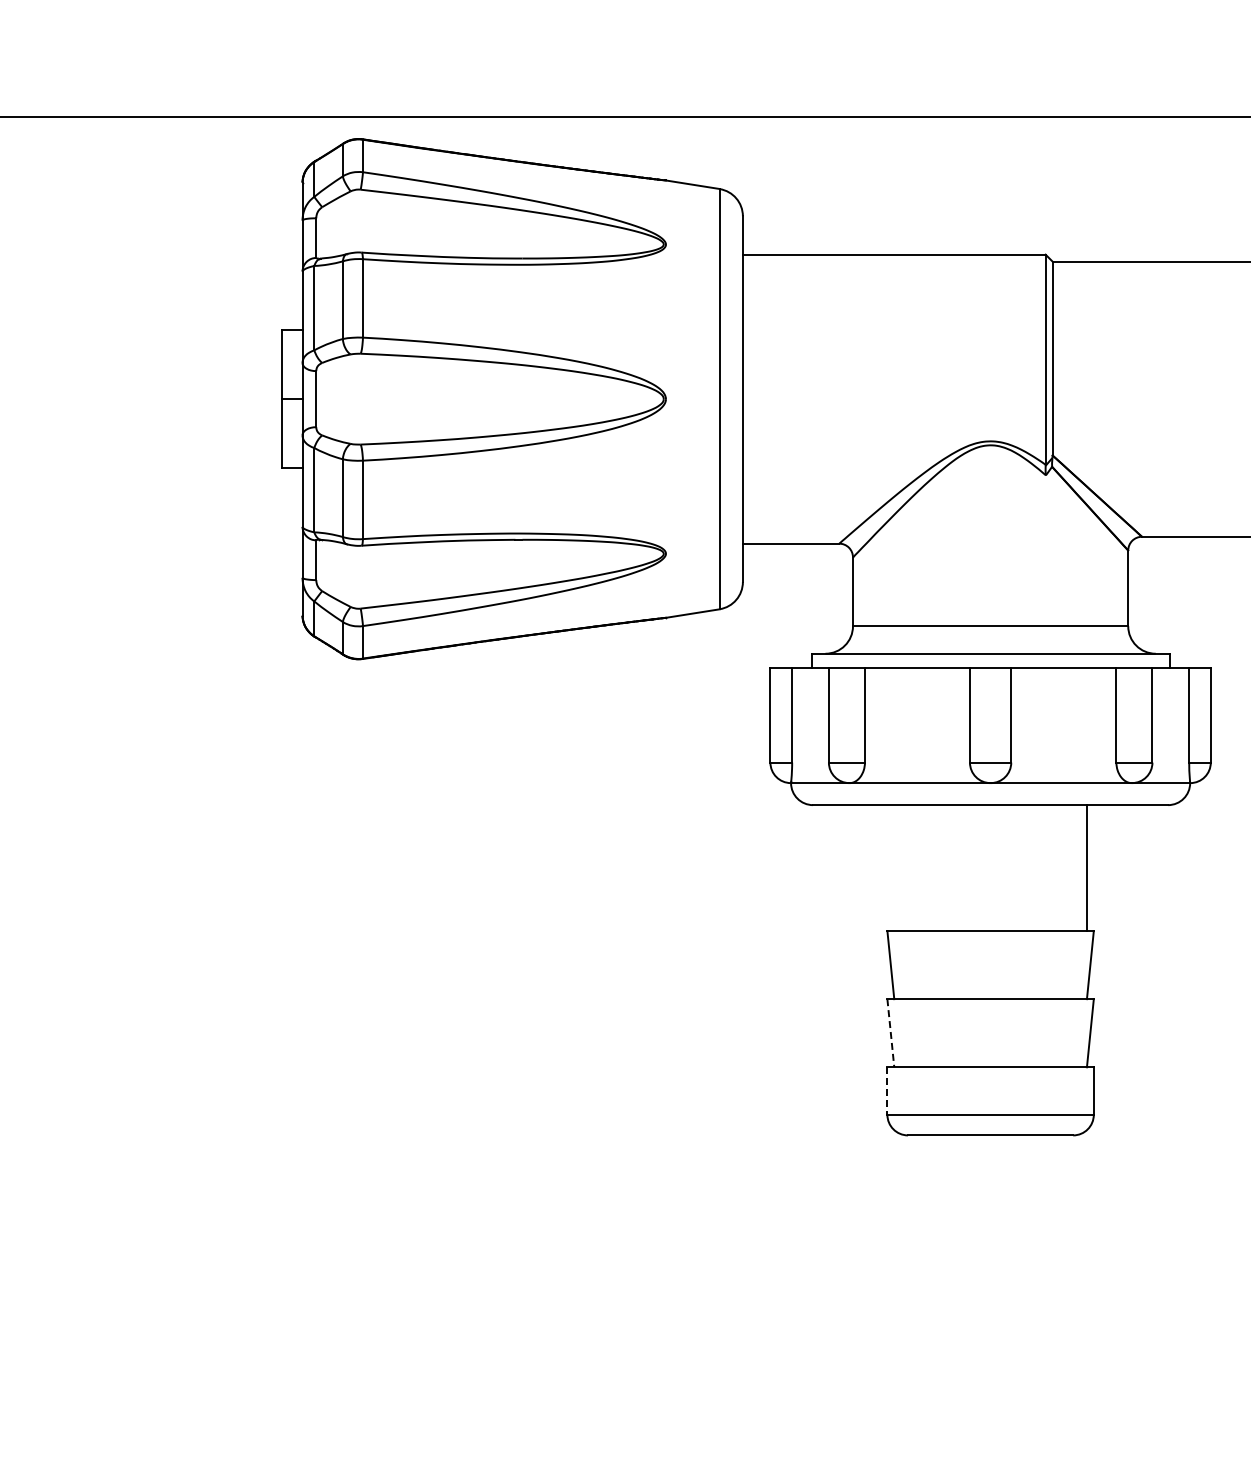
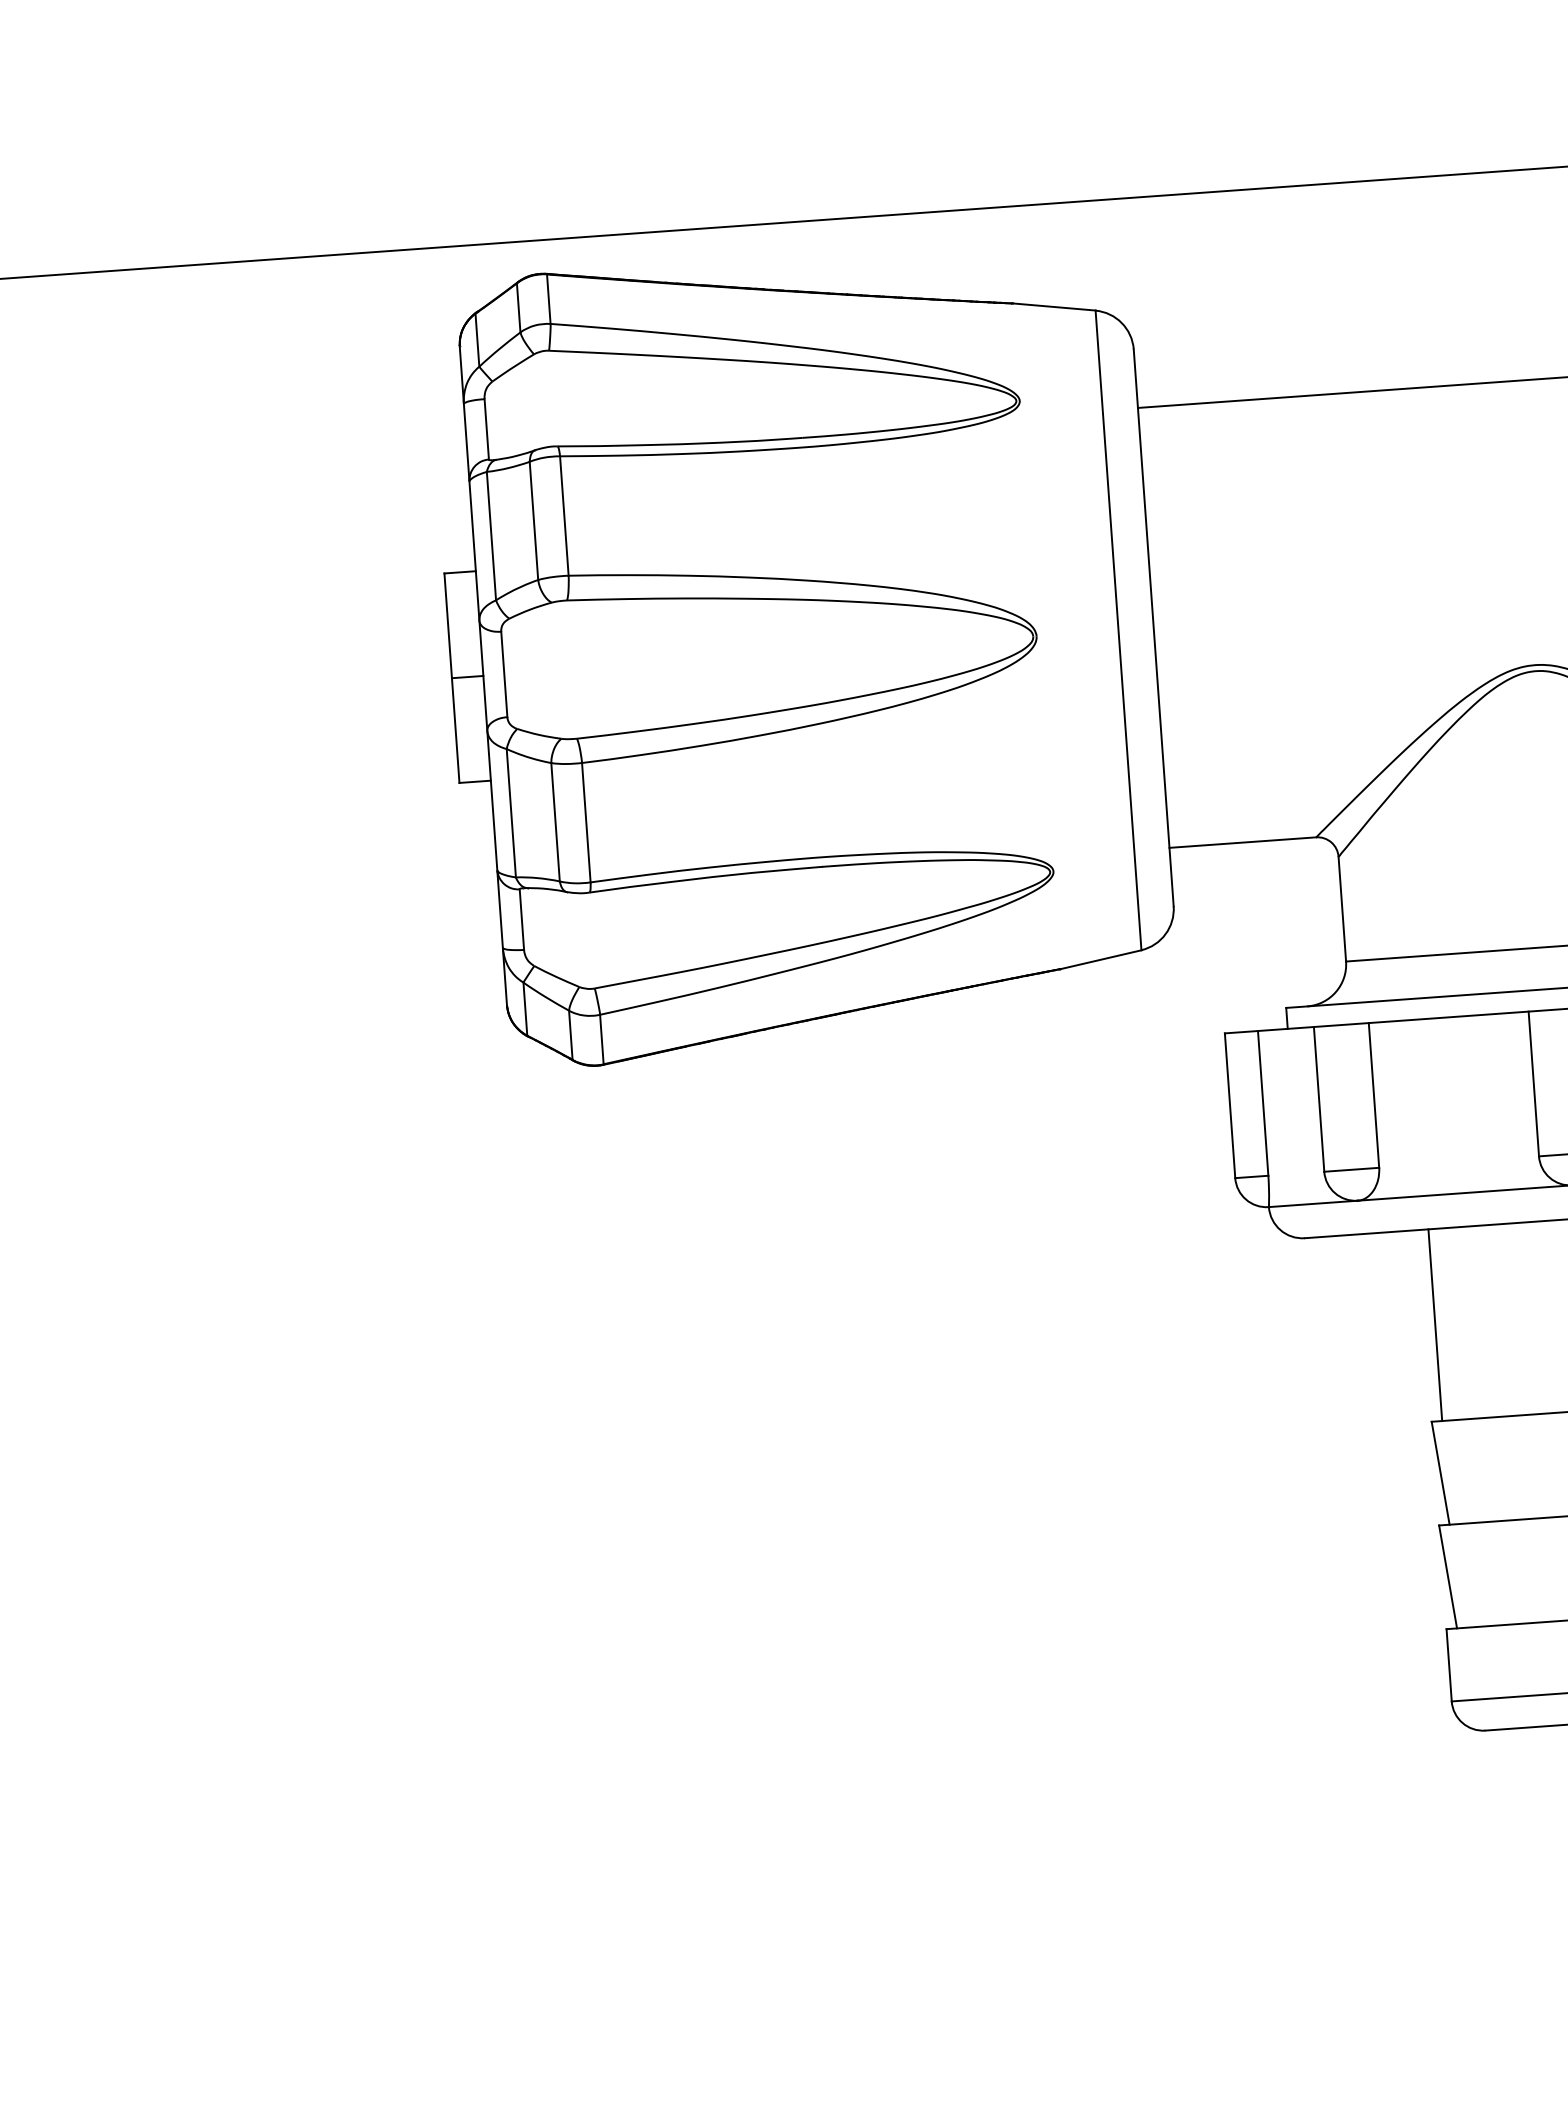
line: (894, 868) -> (1435, 1325), added
line: (890, 1033) -> (1447, 1577), dashed -> solid
line: (887, 1091) -> (1449, 1665), dashed -> solid

